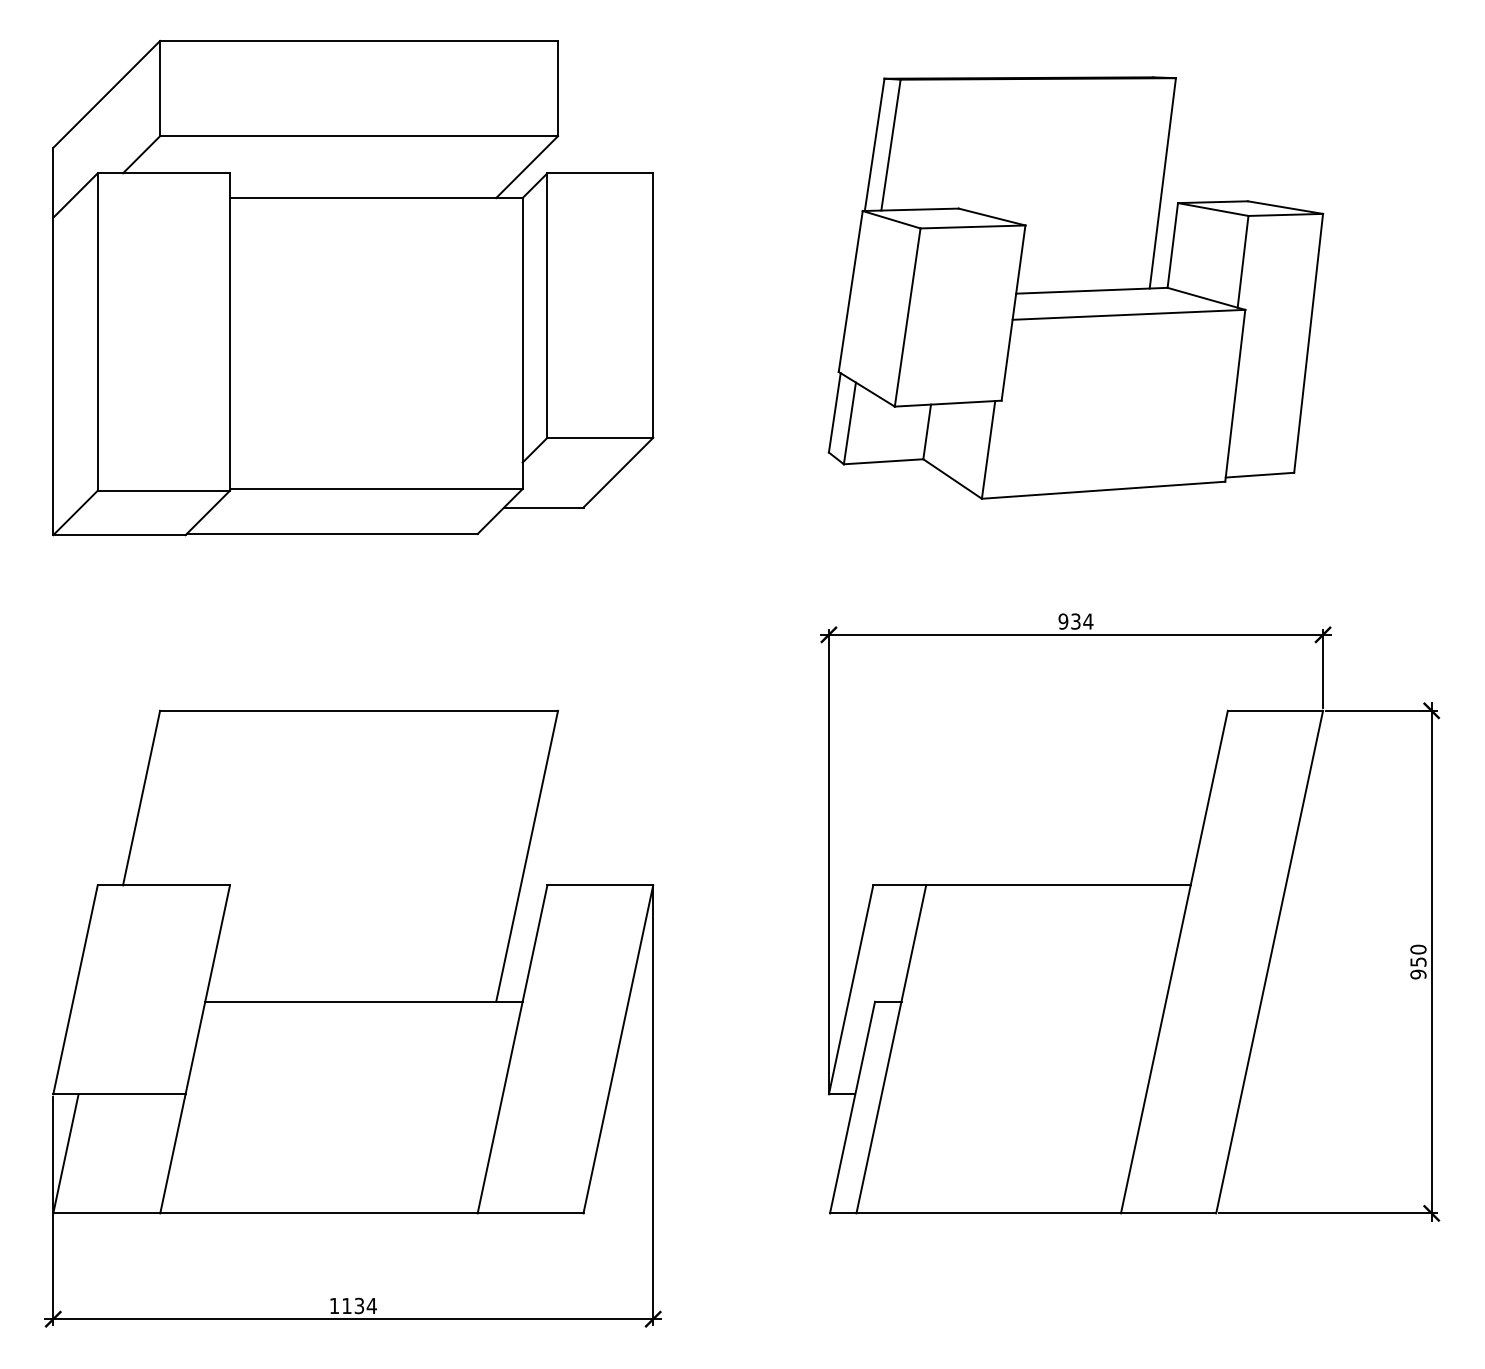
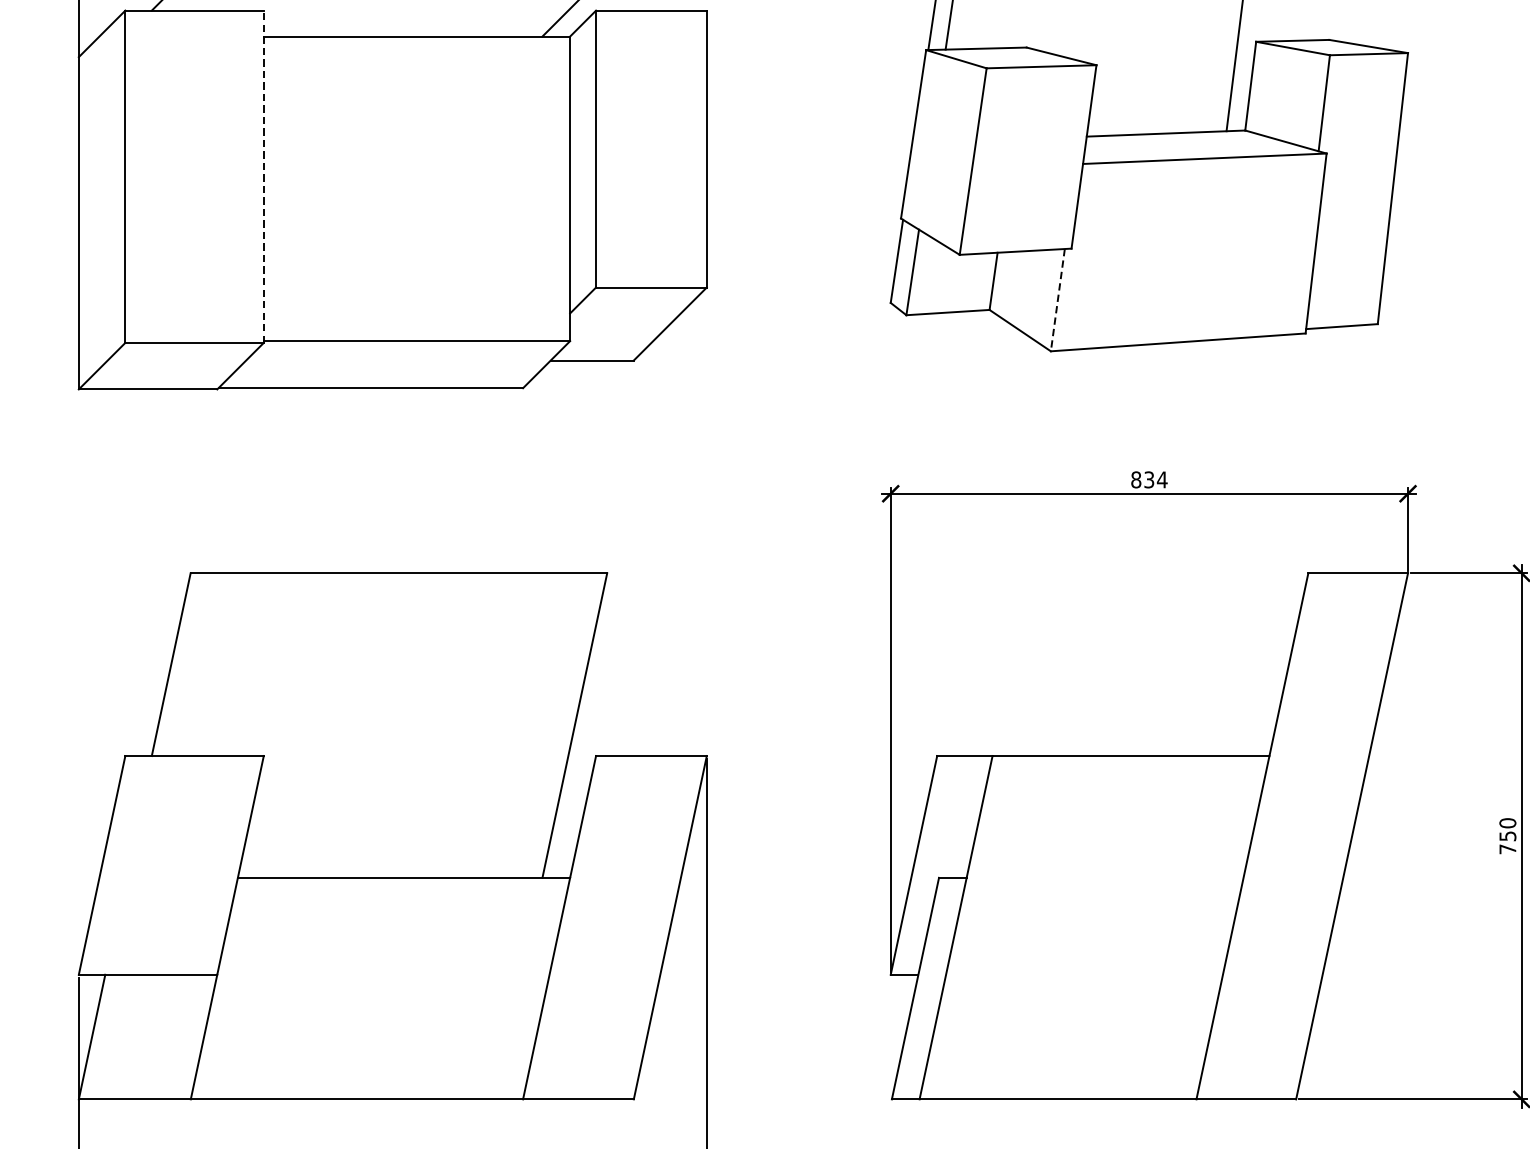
line: (230, 332) -> (264, 177), solid -> dashed
line: (988, 450) -> (1057, 300), solid -> dashed
text: (1063, 621) -> (1136, 479), 934 -> 834
text: (1418, 974) -> (1507, 849), 950 -> 750

